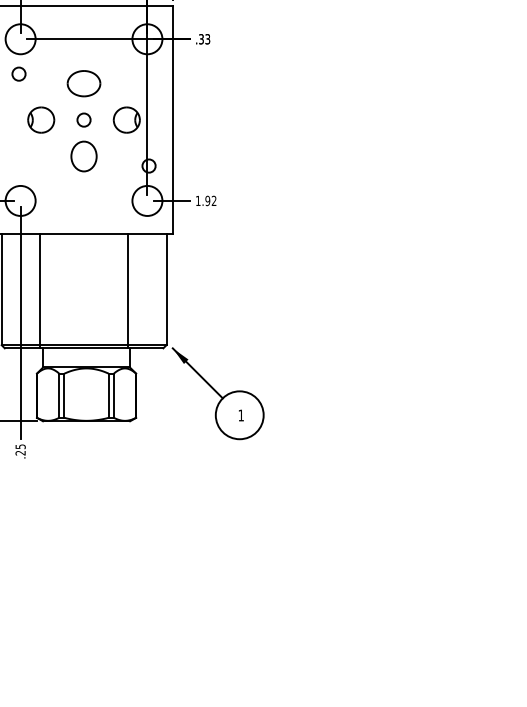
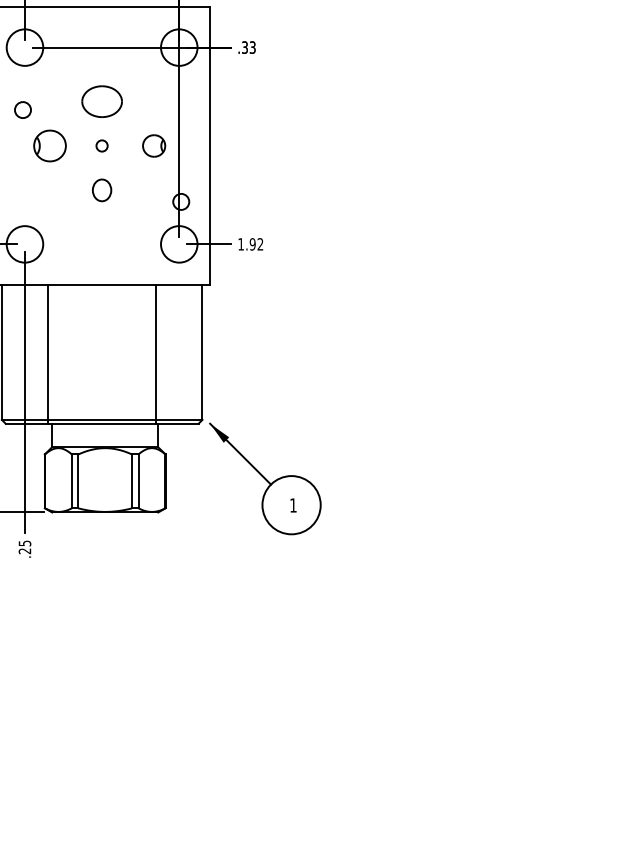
circle: (18, 73) -> (22, 109), moved
circle: (83, 119) -> (101, 145), size x0.7
part: (126, 119) -> (153, 145), size x0.7
part: (83, 156) -> (101, 190), size x0.6

